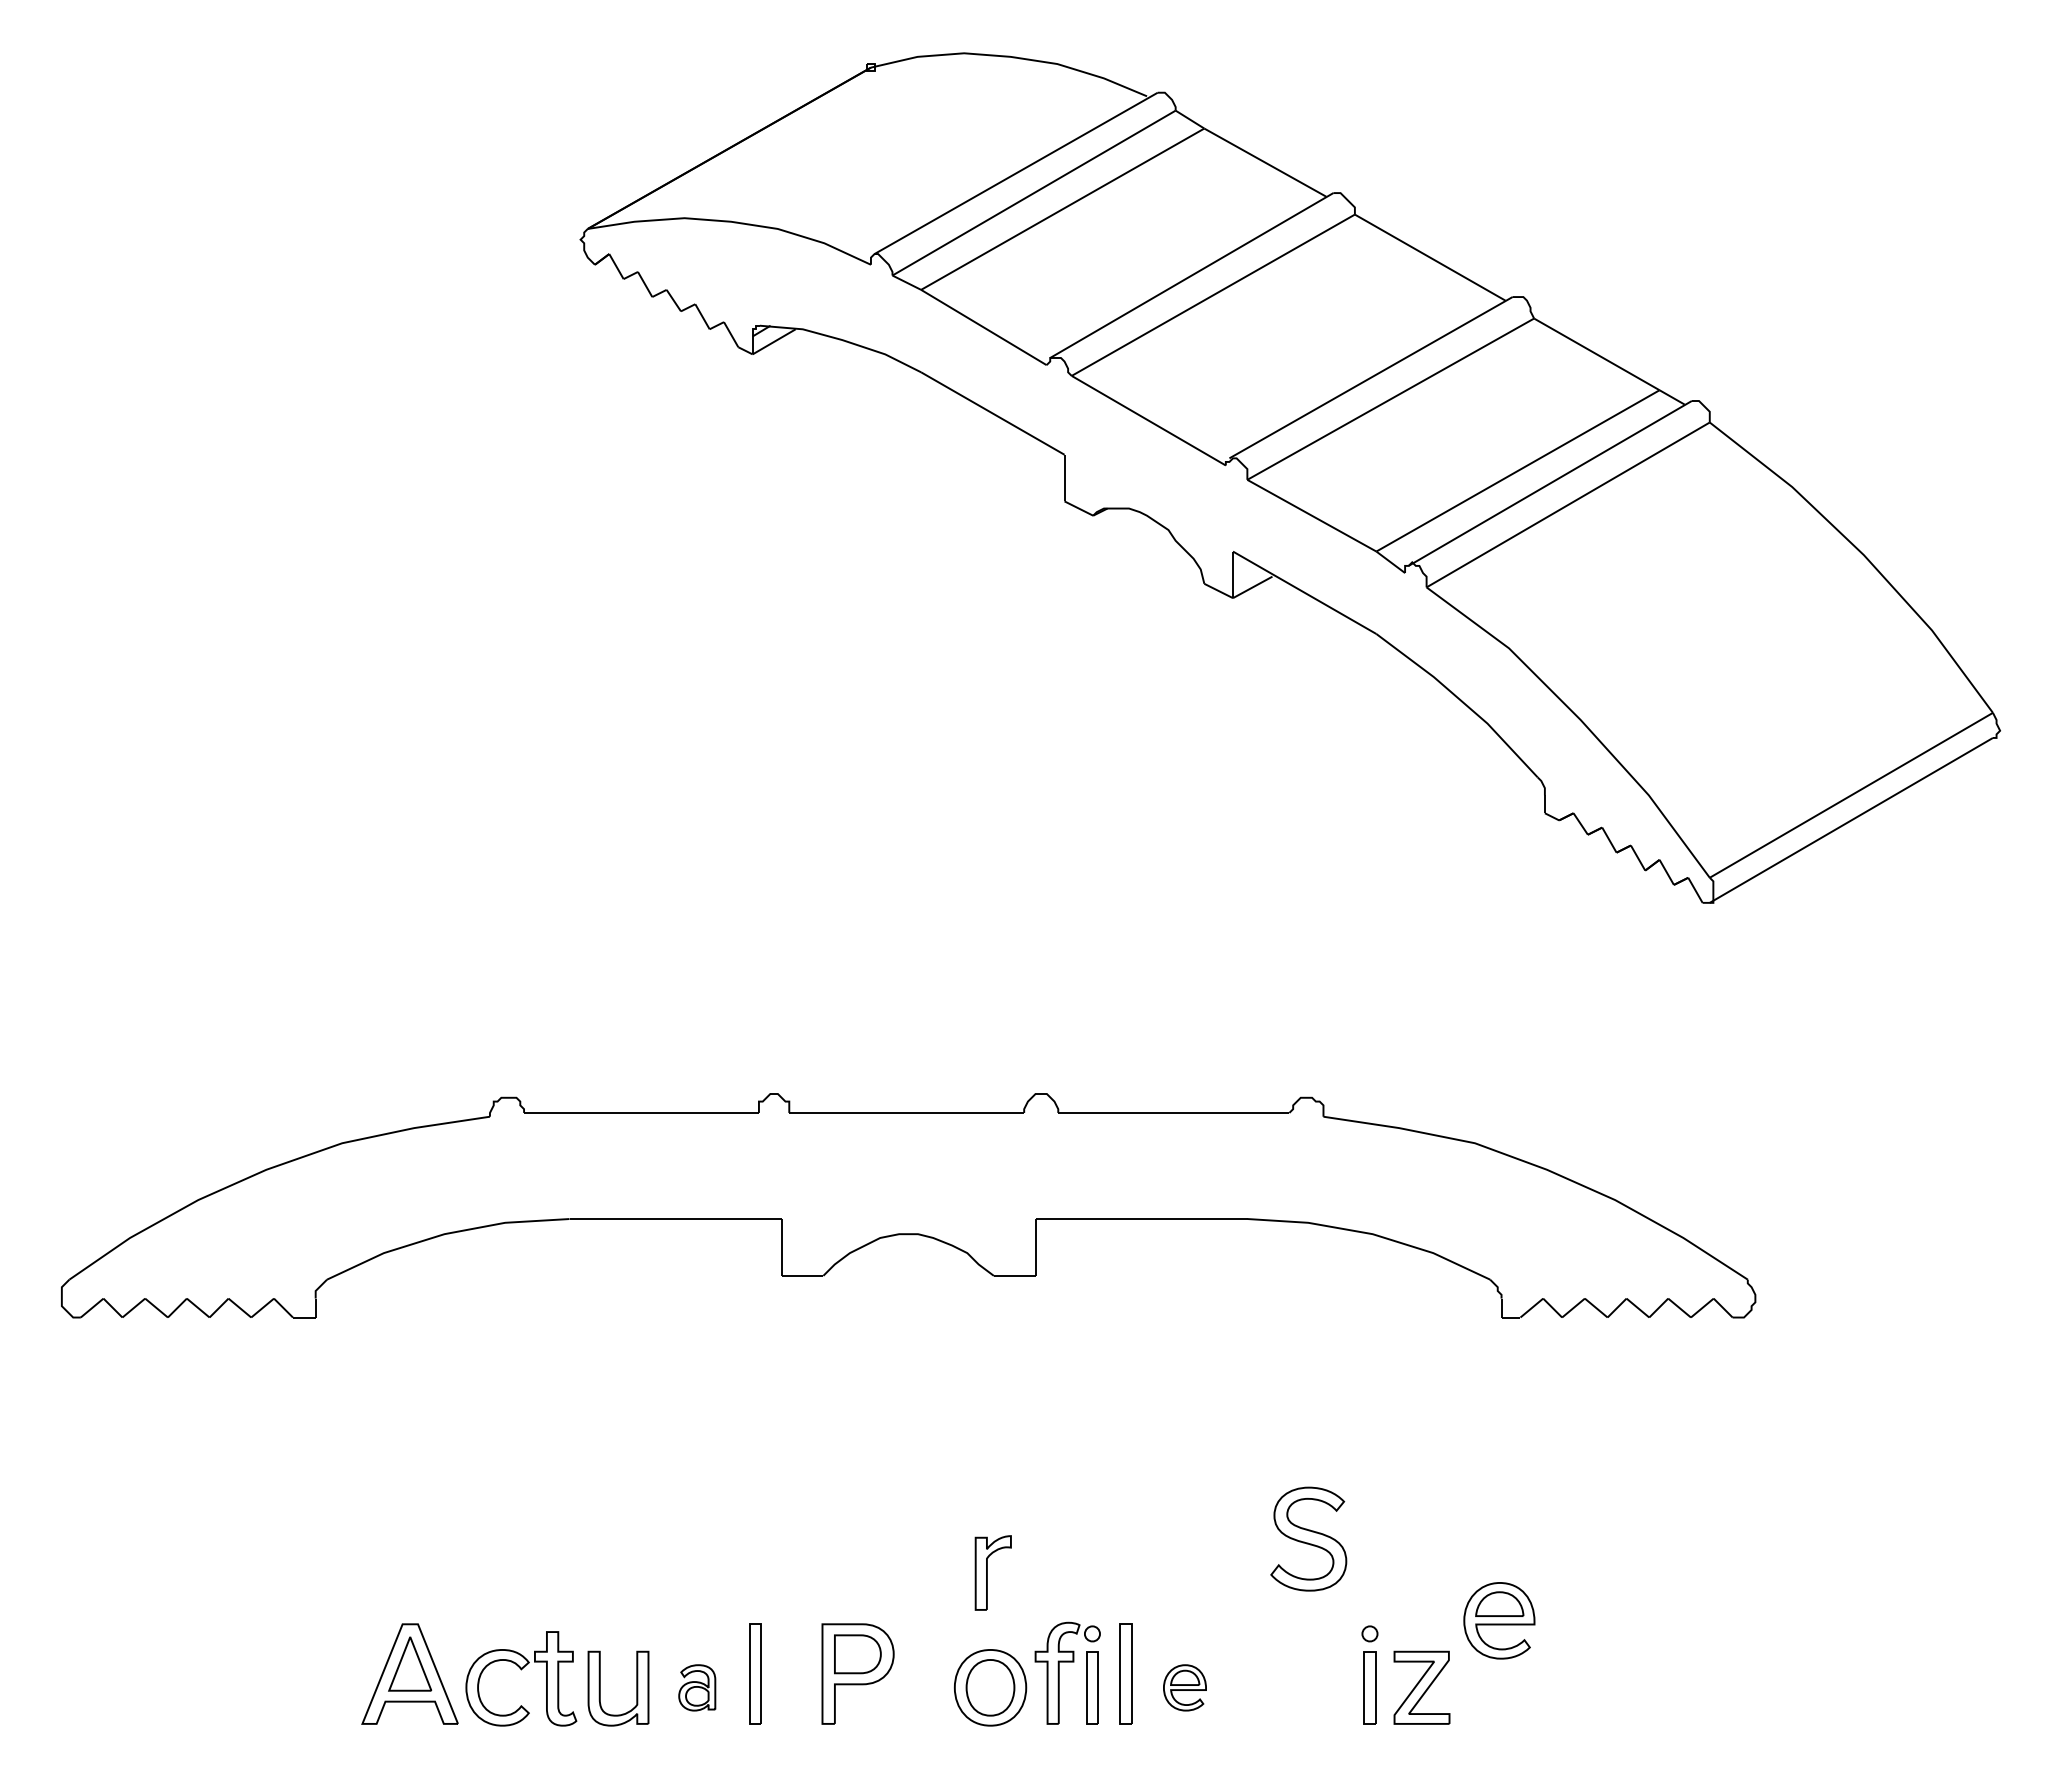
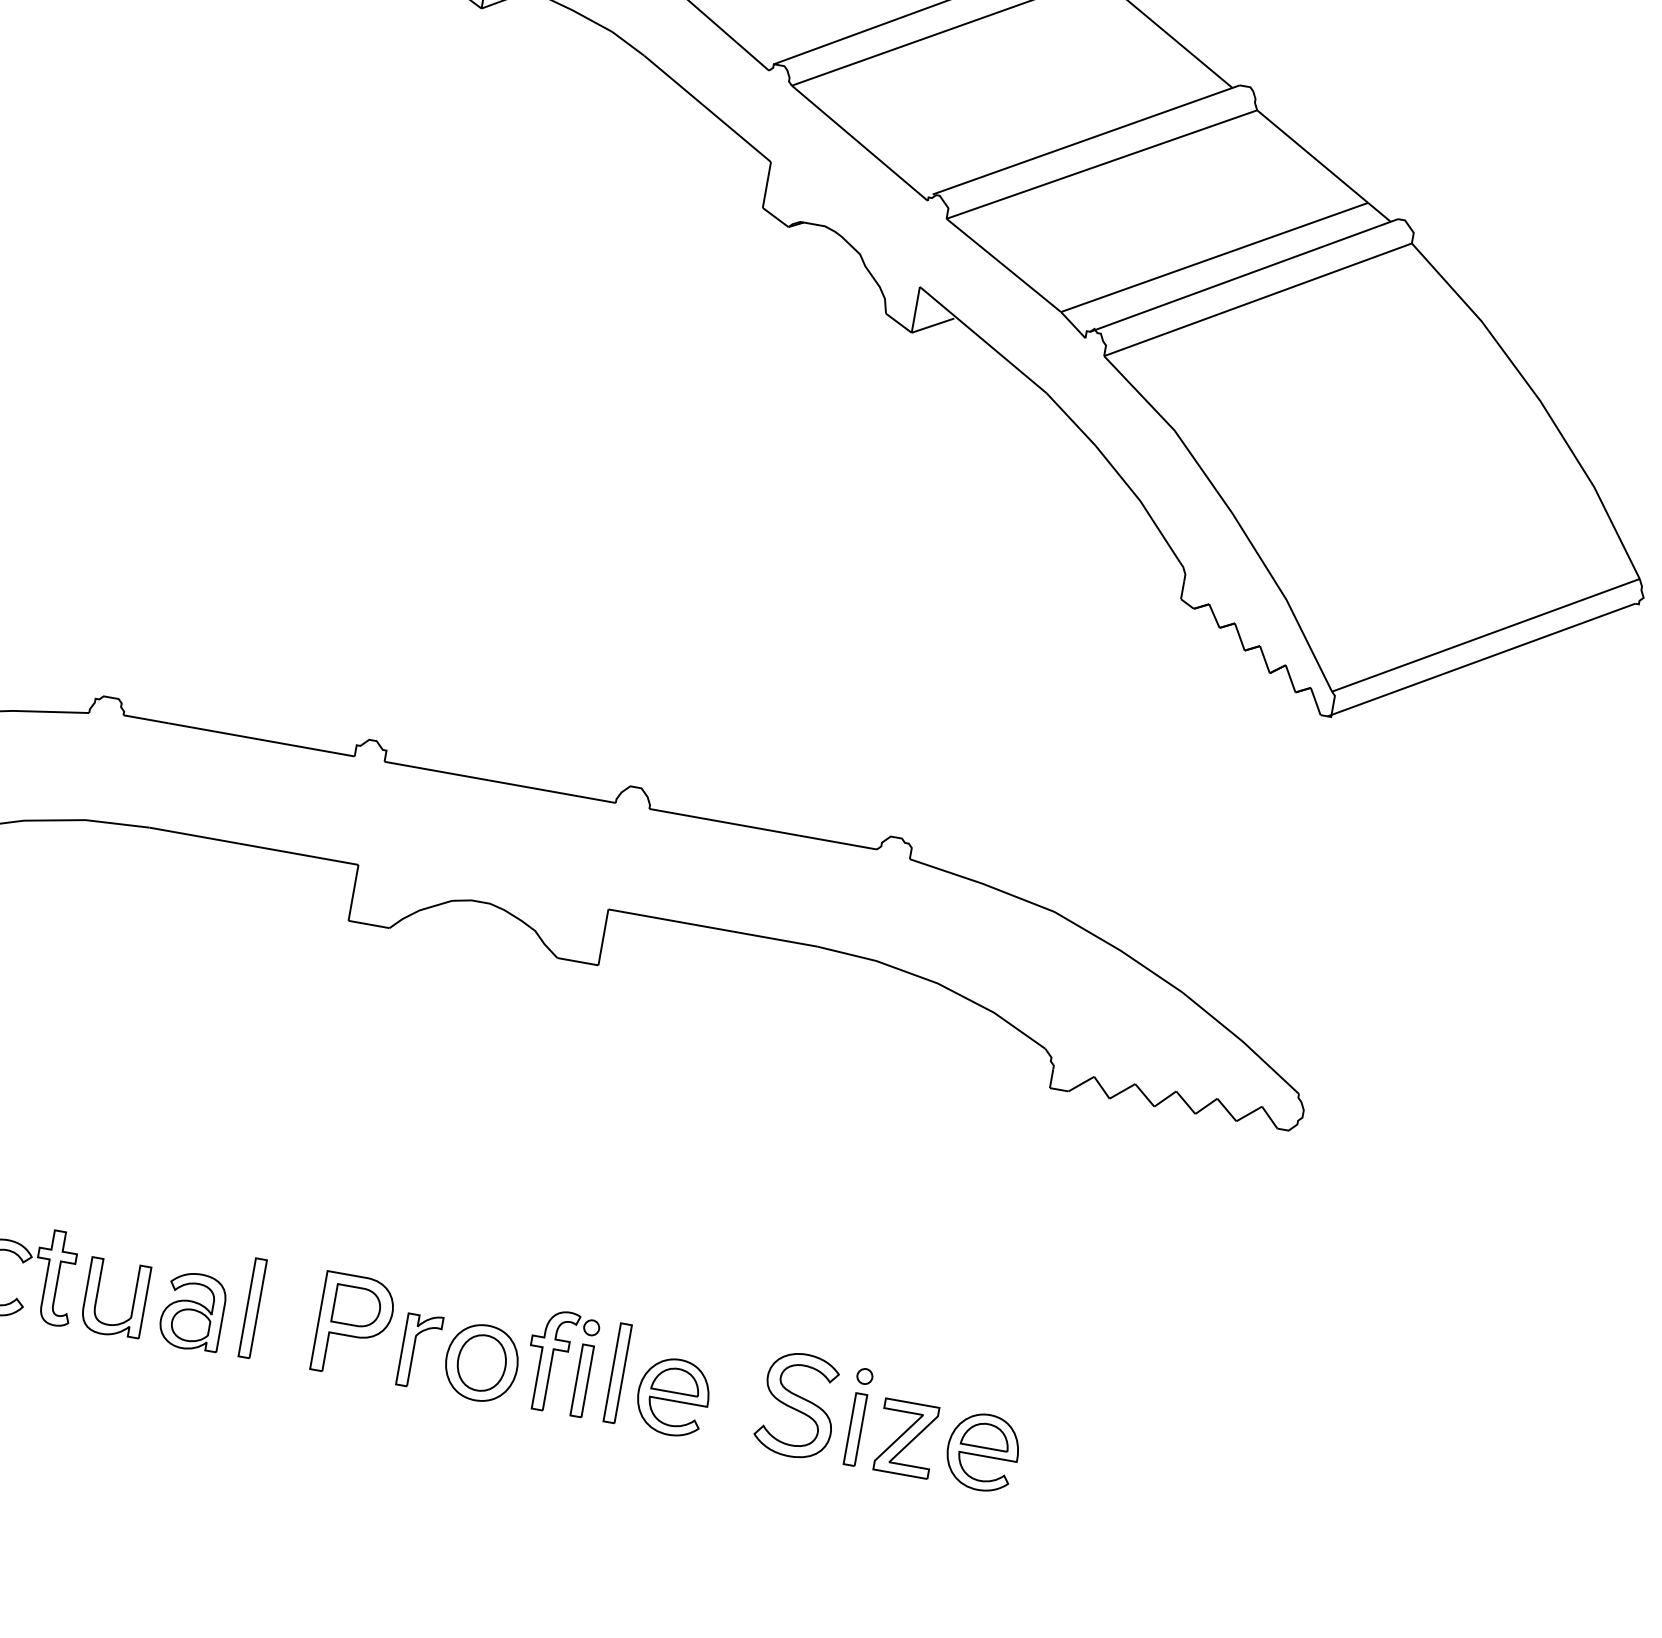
part: (1308, 1538) -> (797, 1404), moved
part: (992, 1572) -> (419, 1350), moved
part: (1499, 1620) -> (983, 1451), moved
part: (697, 1687) -> (193, 1311), size x1.67
part: (1184, 1687) -> (672, 1396), size x1.67

